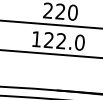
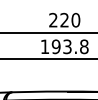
text: (63, 41) -> (69, 46), 122.0 -> 193.8

